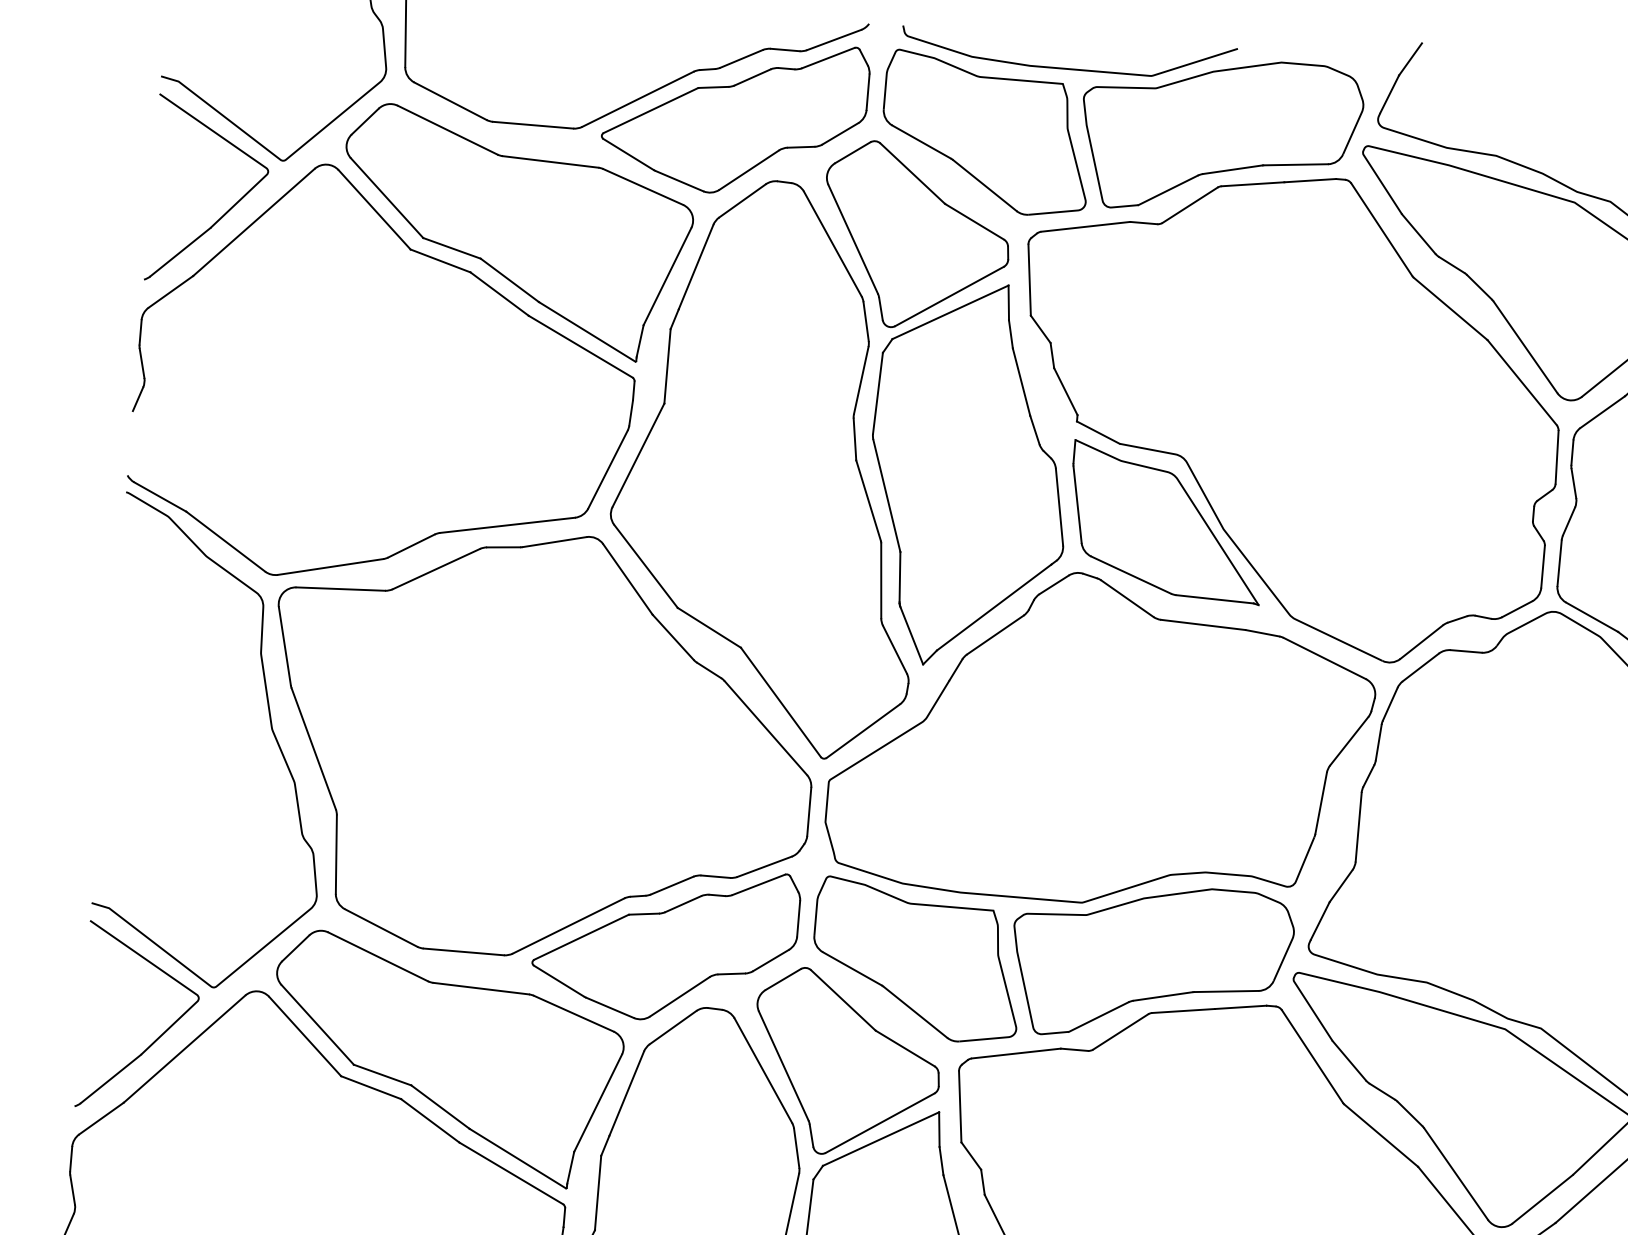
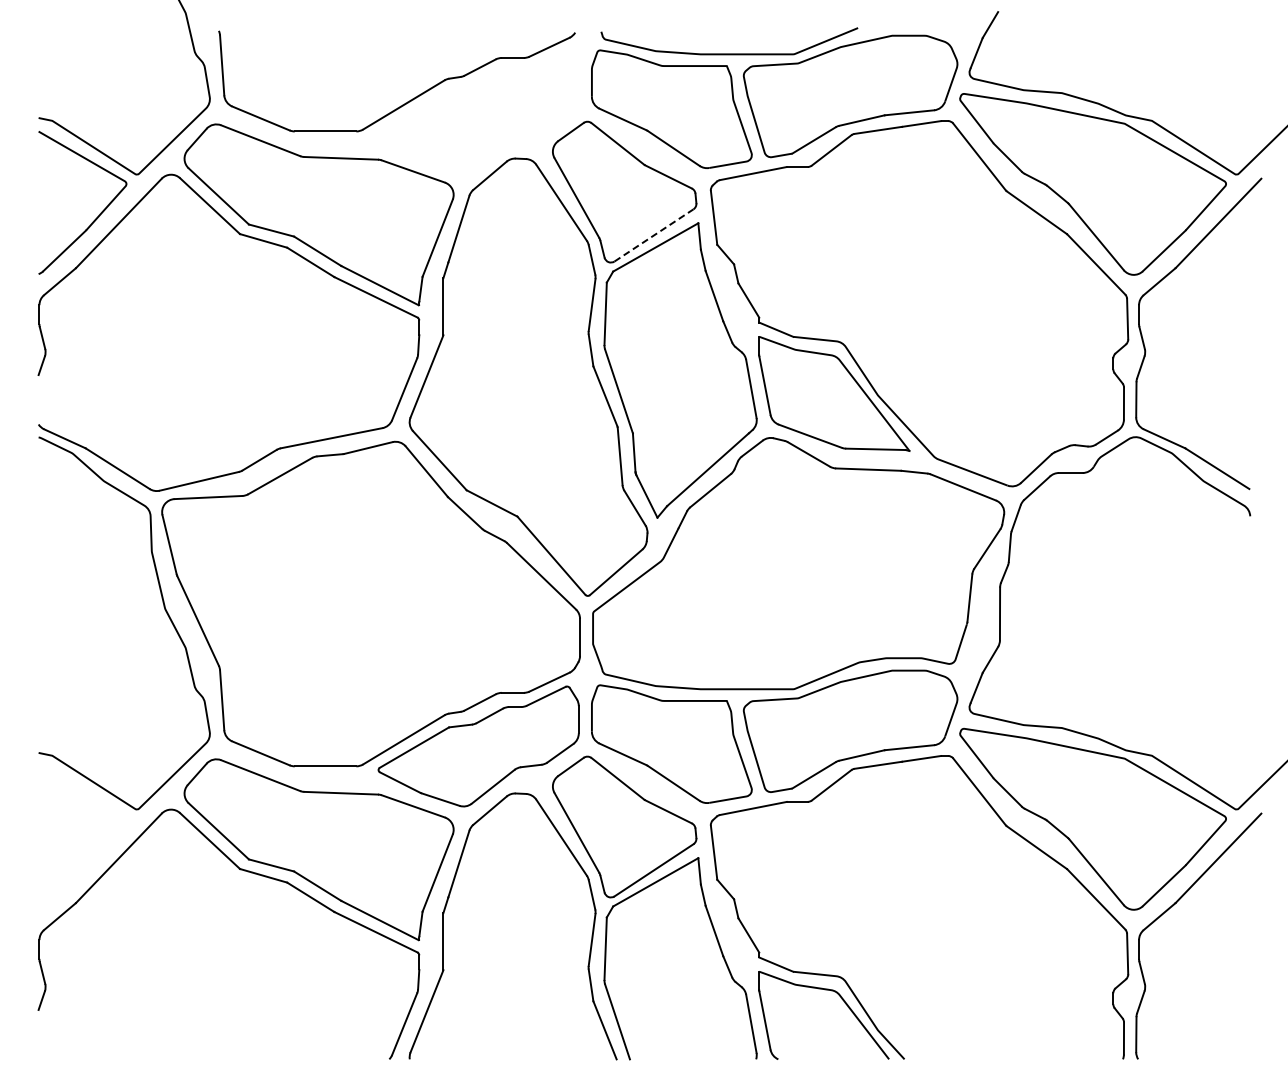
part: (734, 115) -> (478, 111), removed
line: (950, 296) -> (654, 235), solid -> dashed
part: (160, 1034) -> (99, 848), removed

